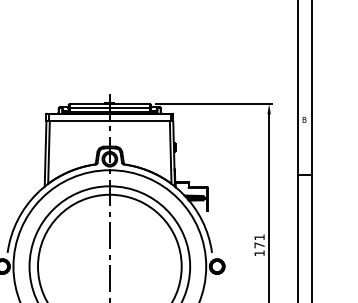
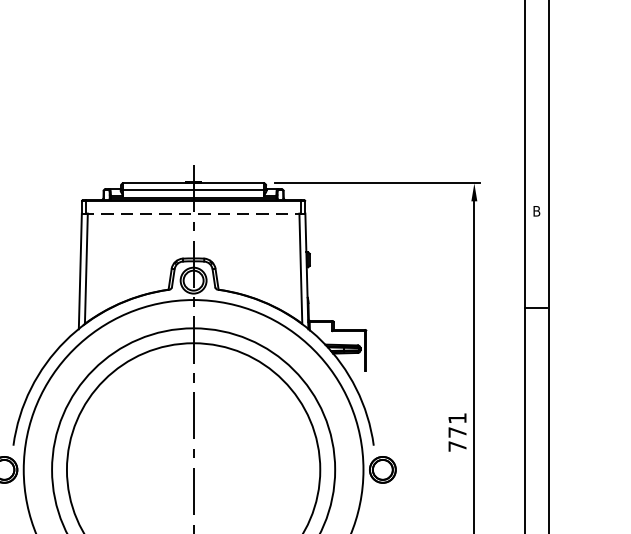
line: (110, 121) -> (194, 214), solid -> dashed
text: (259, 253) -> (457, 446), 171 -> 771

